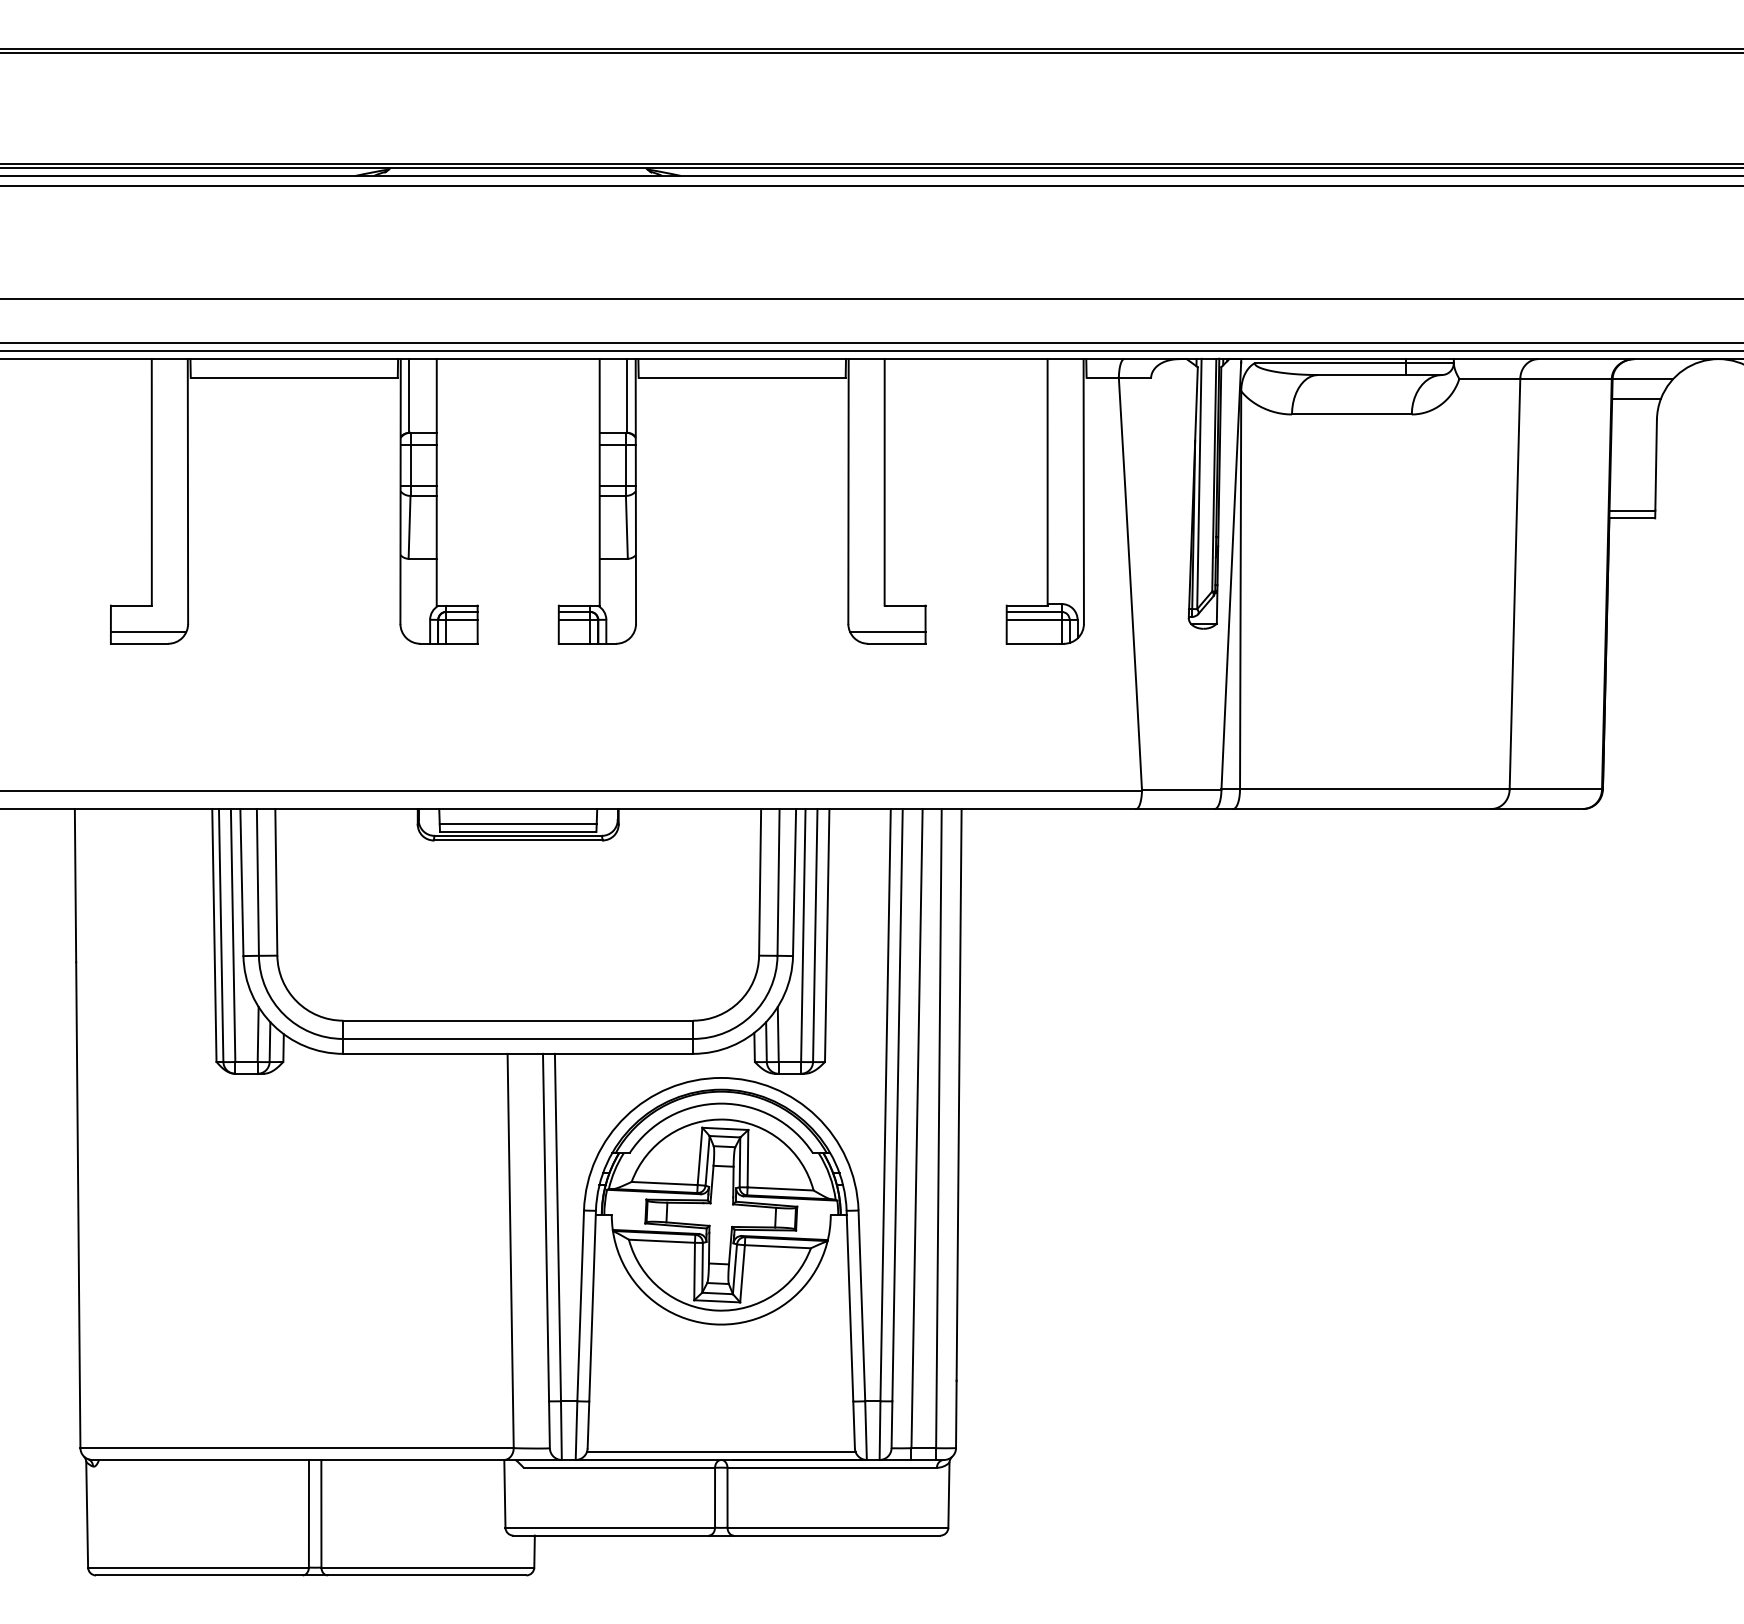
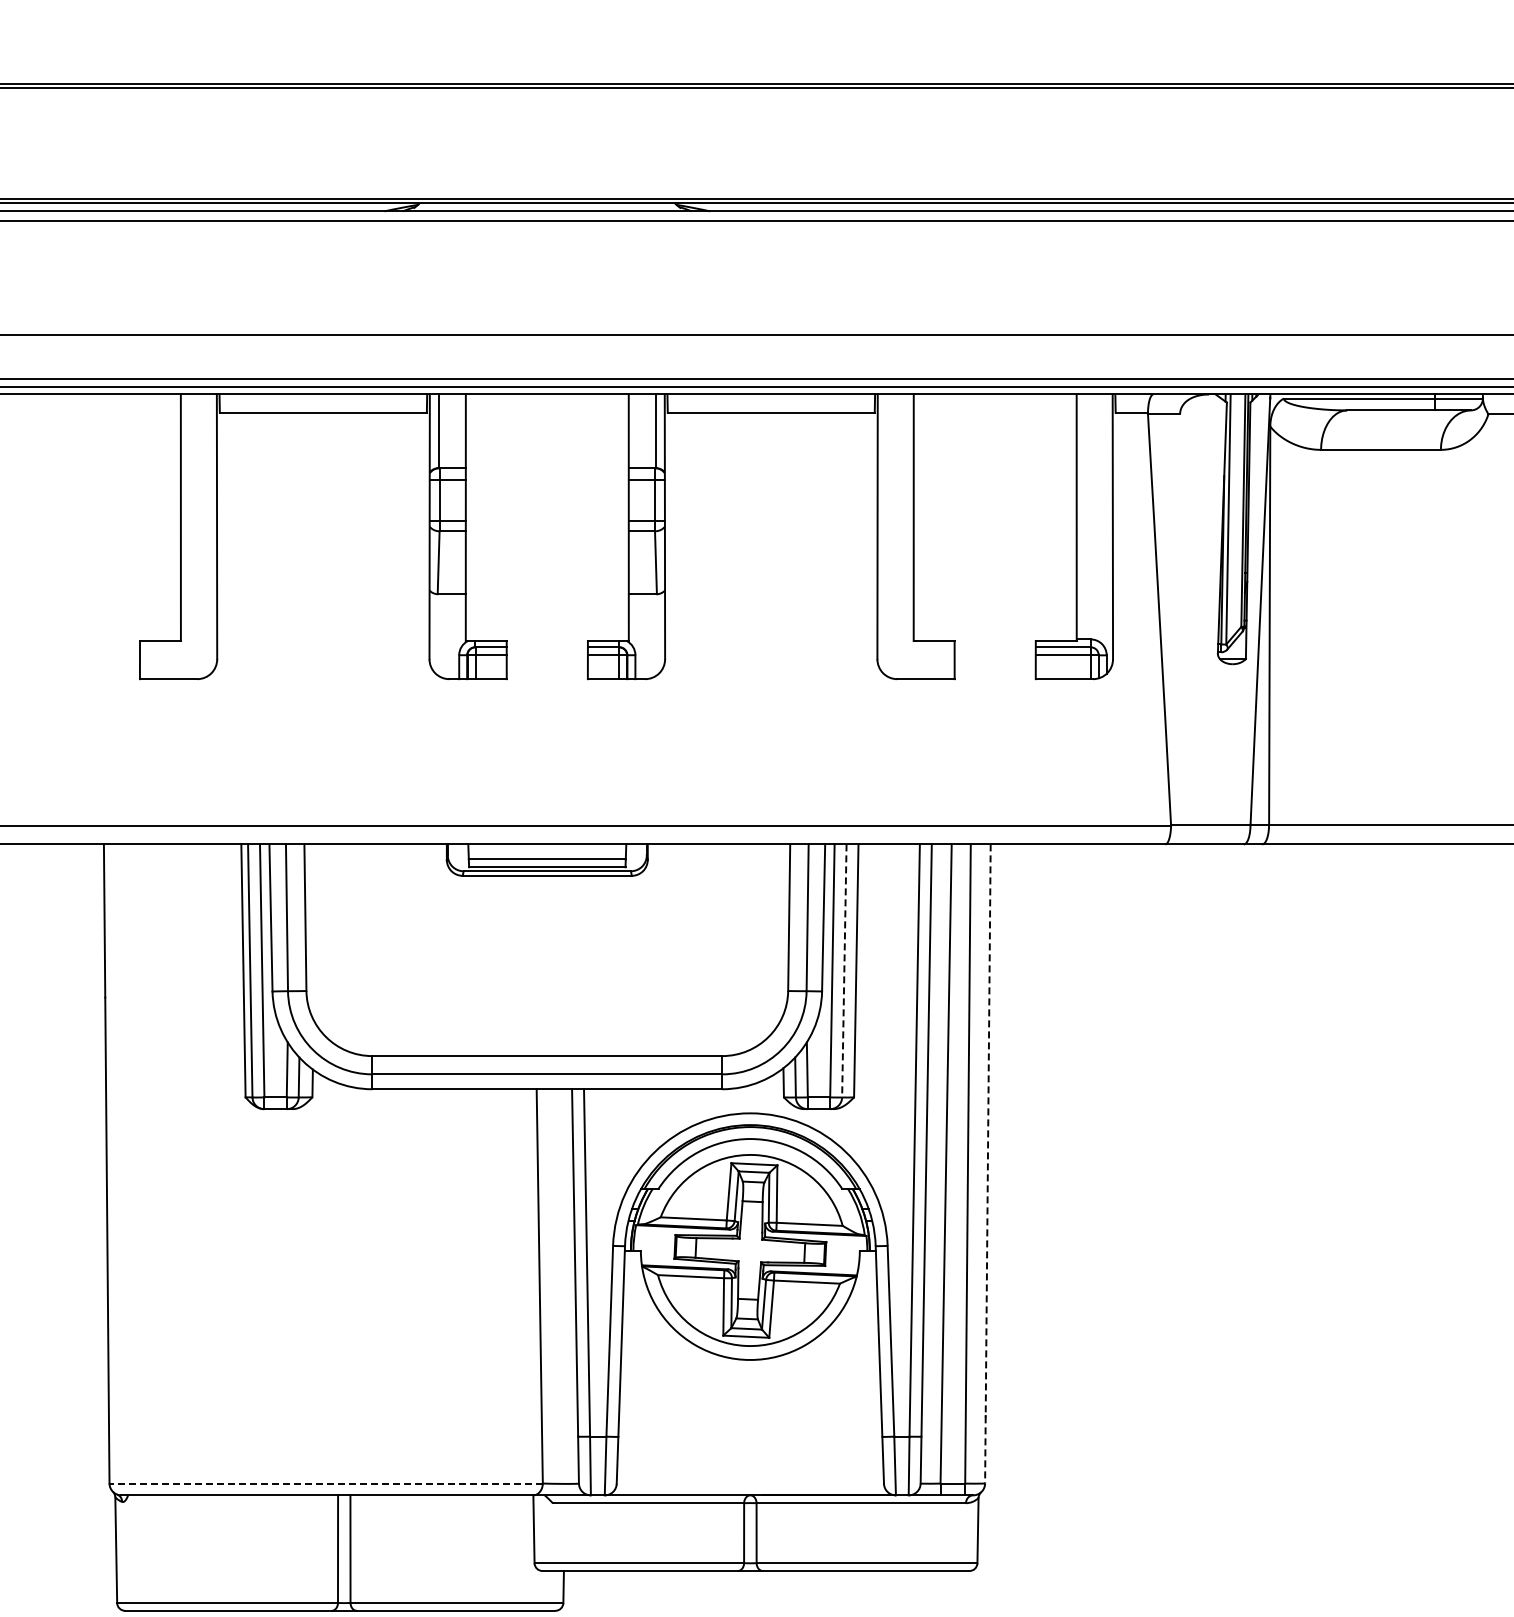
line: (148, 631) -> (177, 666), removed
line: (887, 631) -> (916, 666), removed
line: (815, 935) -> (844, 970), solid -> dashed
line: (958, 1128) -> (987, 1163), solid -> dashed
line: (297, 1448) -> (326, 1483), solid -> dashed
line: (720, 1452) -> (749, 1487), removed

